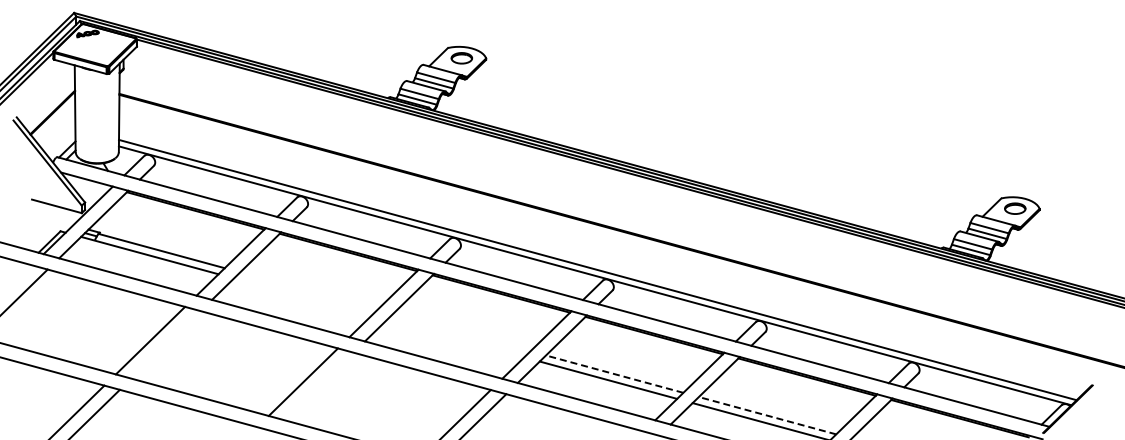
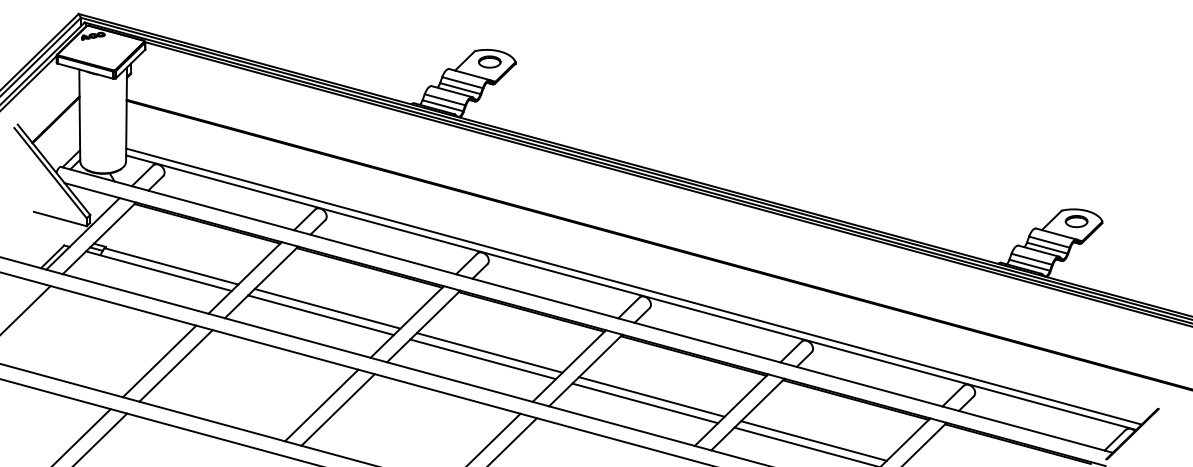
line: (308, 290) -> (327, 308), added
line: (302, 296) -> (320, 314), added
line: (461, 332) -> (489, 352), added
line: (455, 338) -> (483, 359), added
line: (165, 344) -> (175, 365), added
line: (614, 374) -> (651, 397), dashed -> solid
line: (318, 386) -> (337, 410), added
line: (767, 415) -> (813, 440), dashed -> solid

